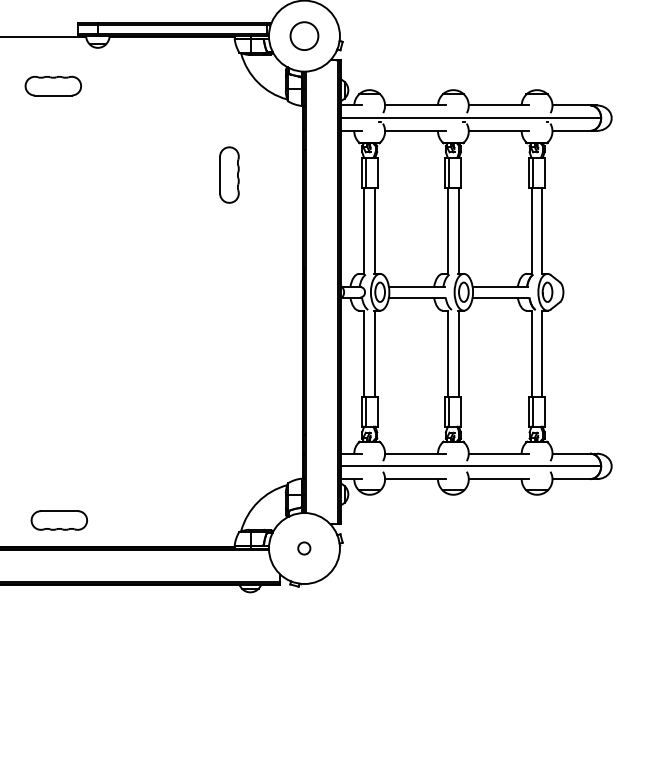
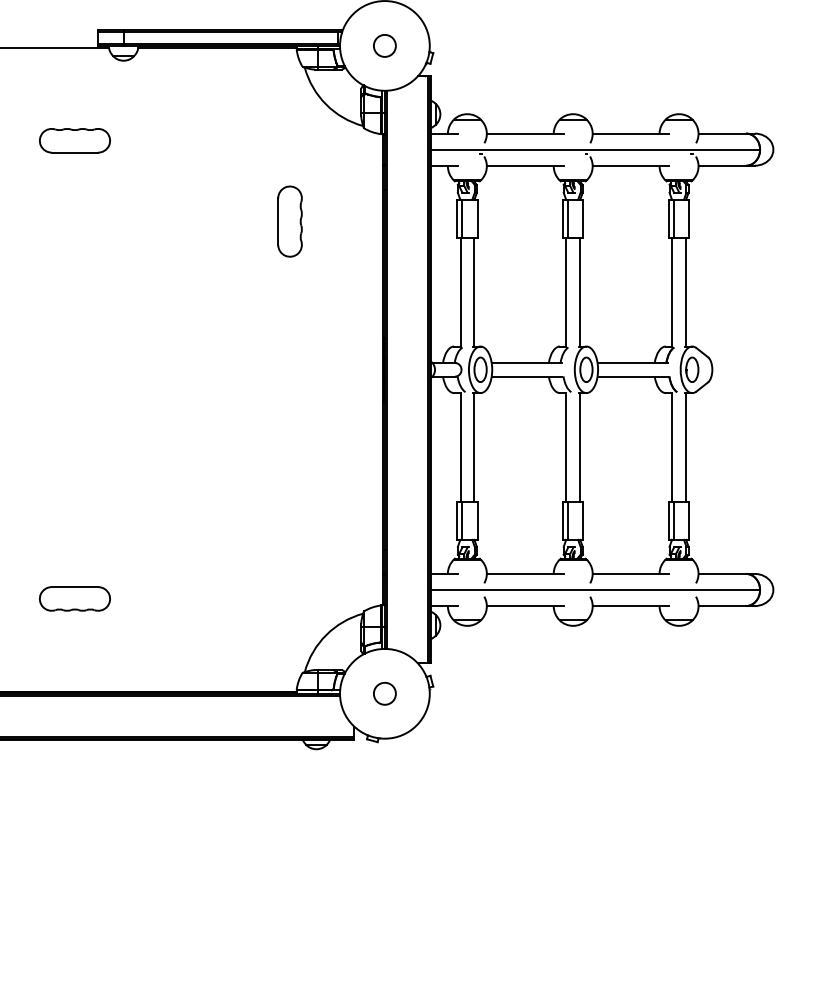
circle: (304, 35) -> (384, 45), size x0.62
part: (52, 85) -> (73, 139), moved
part: (59, 520) -> (75, 598), moved
circle: (303, 548) -> (383, 693), size x1.43

